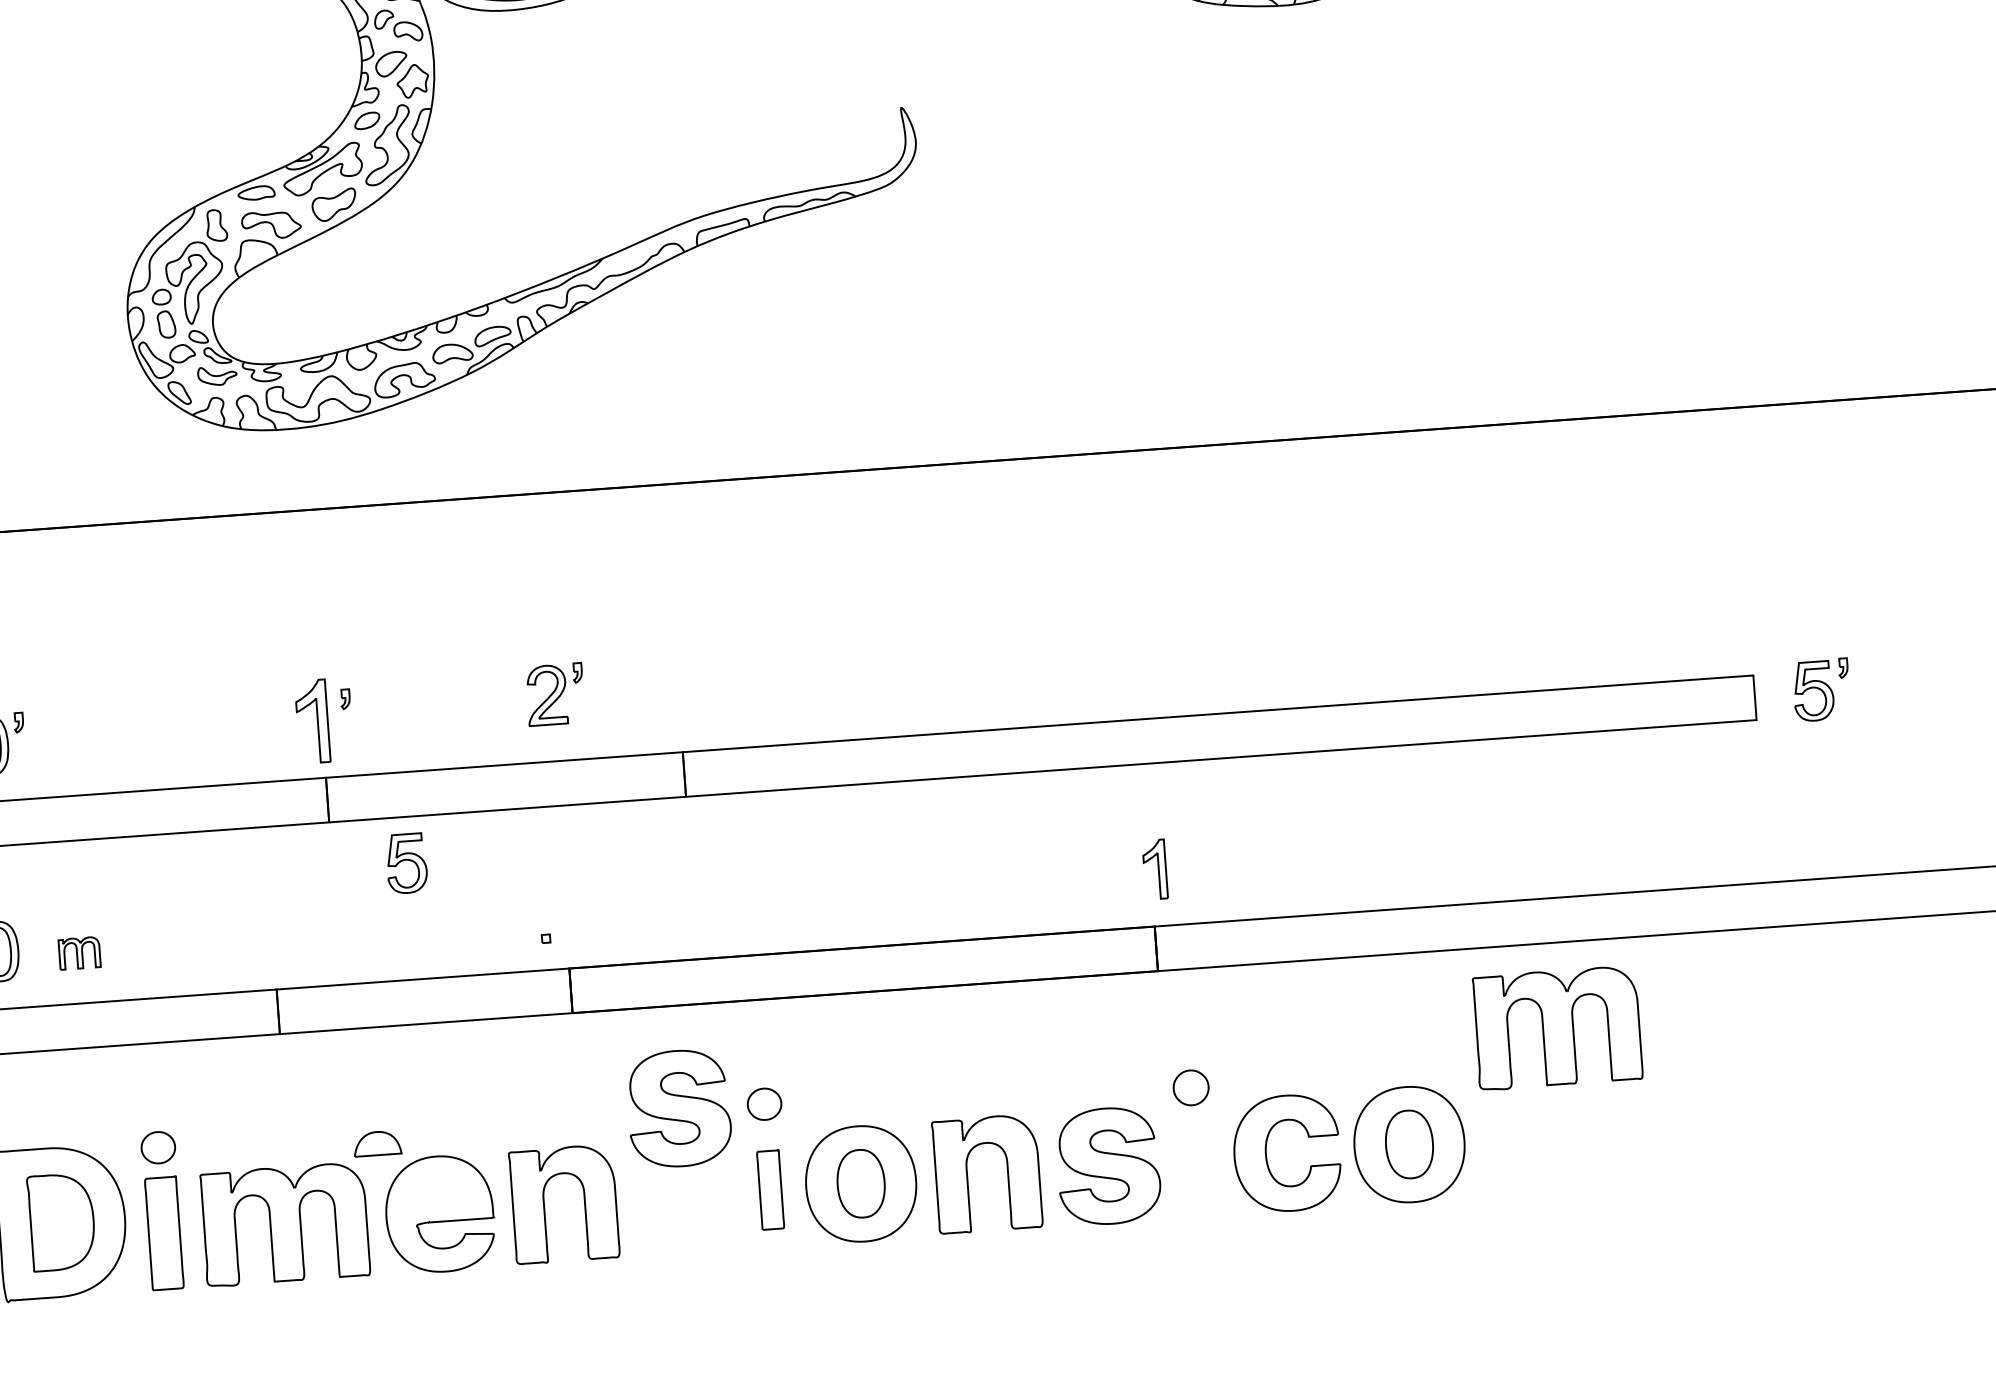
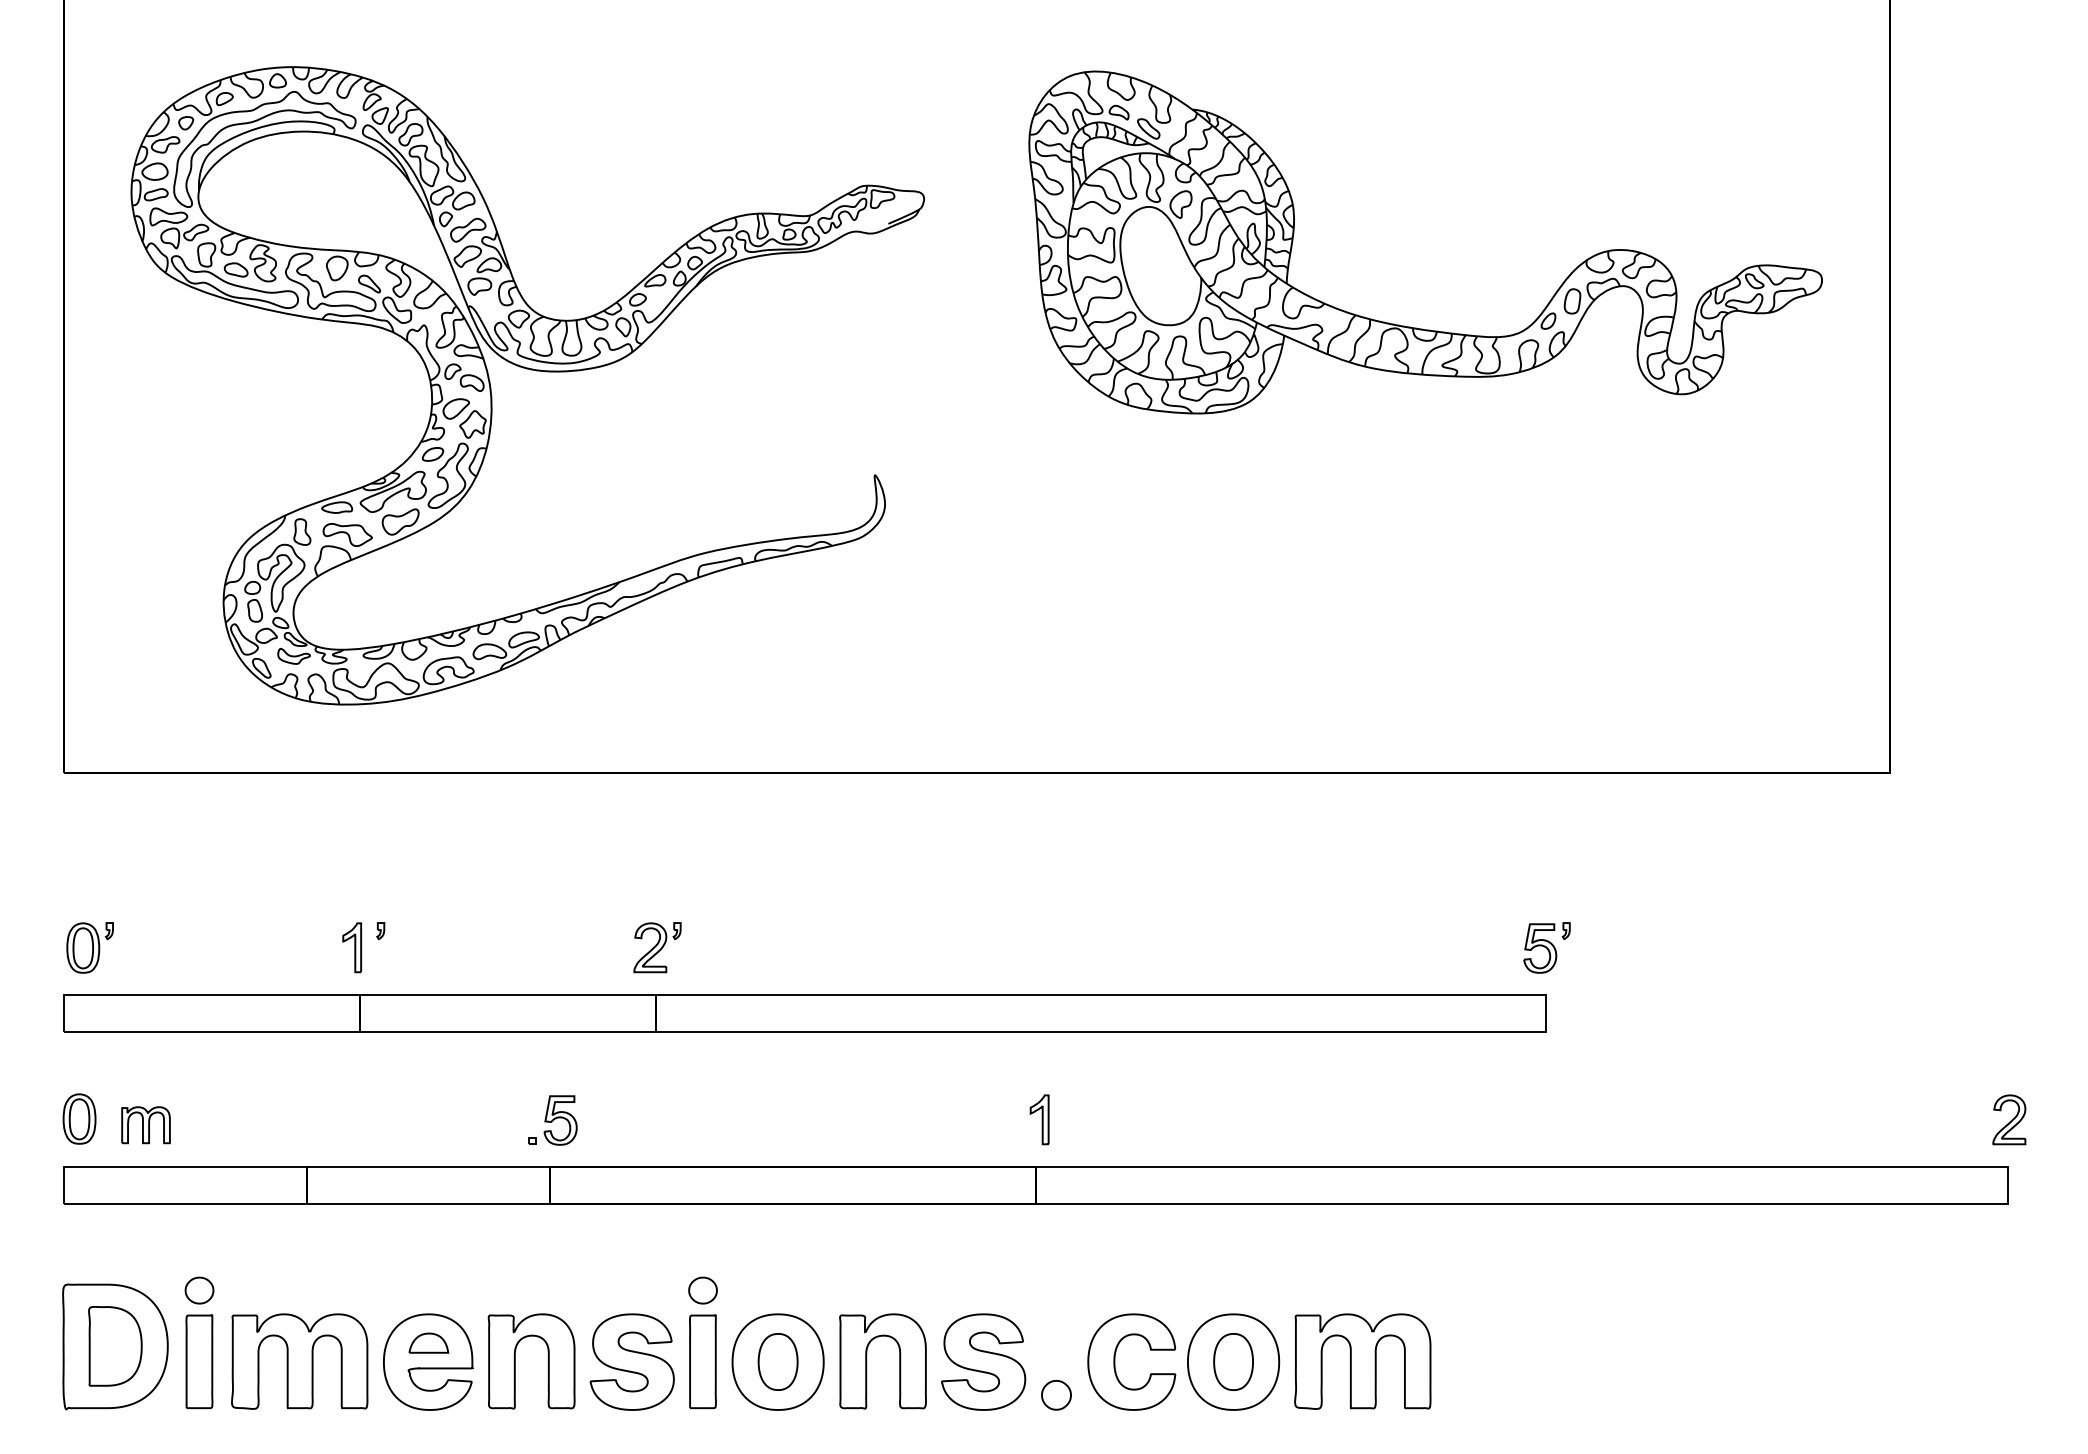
part: (1820, 689) -> (1546, 947), moved
part: (555, 694) -> (657, 947), moved
part: (311, 721) -> (351, 947), size x0.71
part: (406, 863) -> (560, 1120), moved
part: (79, 953) -> (145, 1125), size x1.43
part: (1557, 1027) -> (1362, 1361), moved
part: (1191, 1088) -> (1056, 1395), moved
part: (678, 1107) -> (631, 1361), moved
part: (376, 1142) -> (428, 1342), moved
part: (770, 1189) -> (702, 1361), size x1.43

